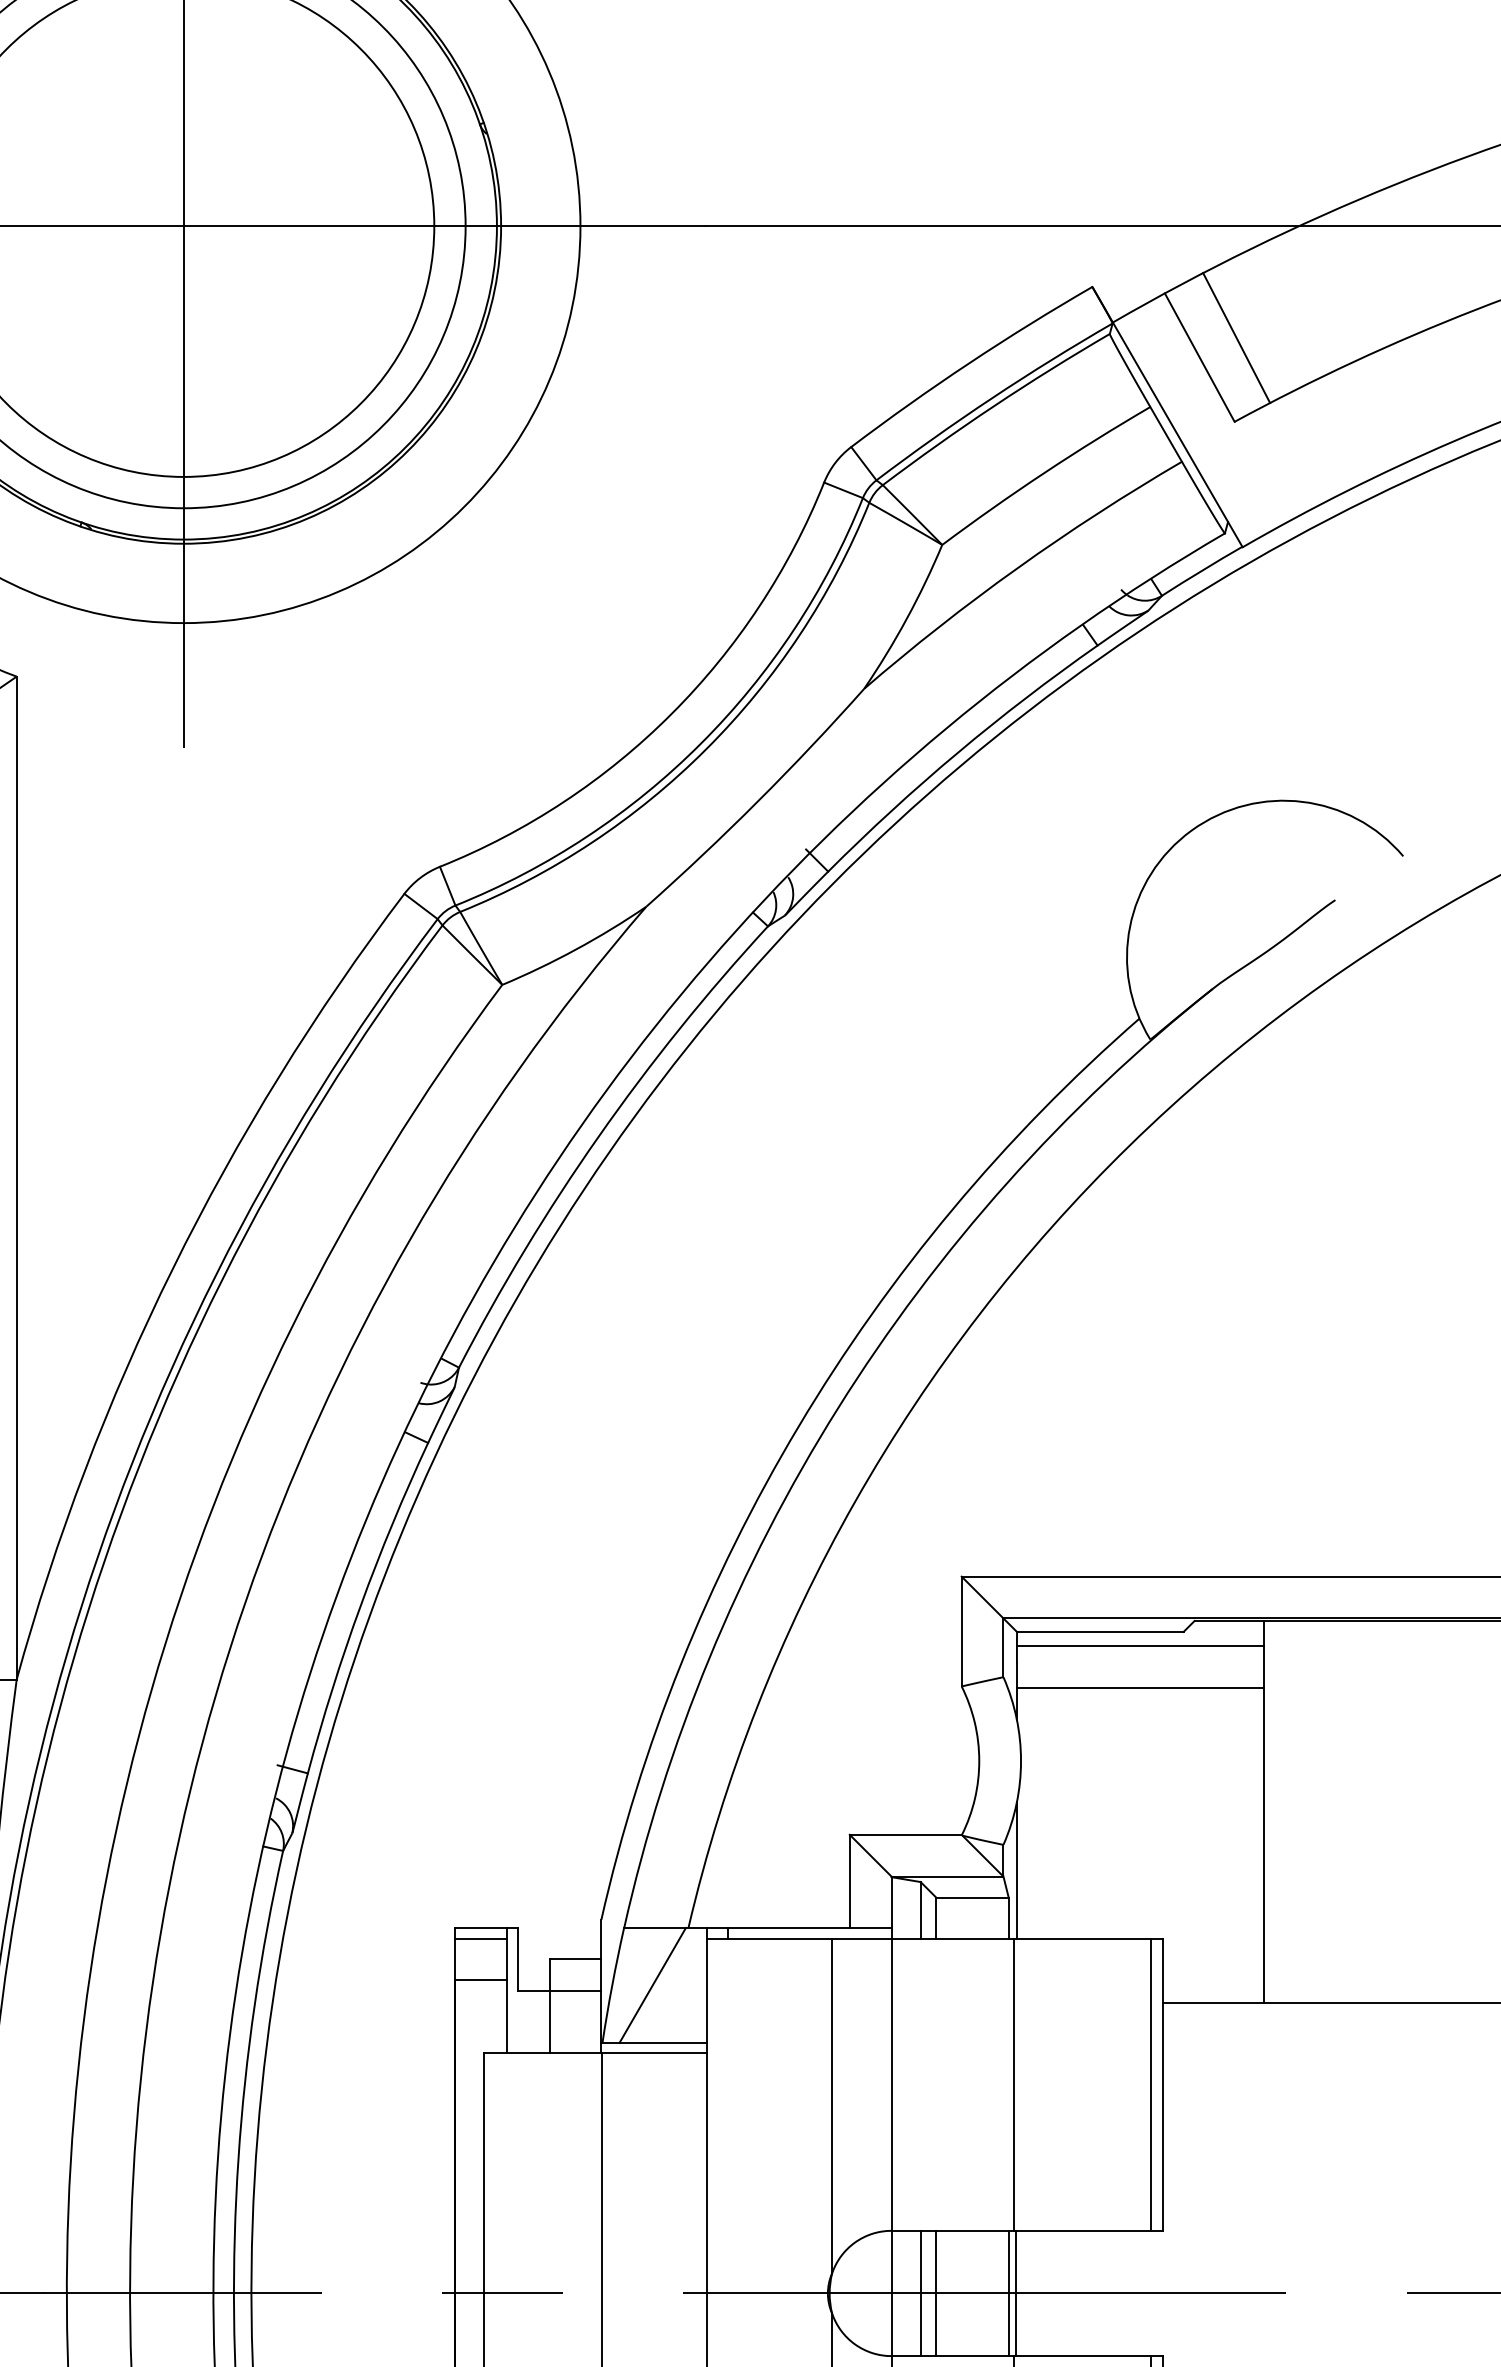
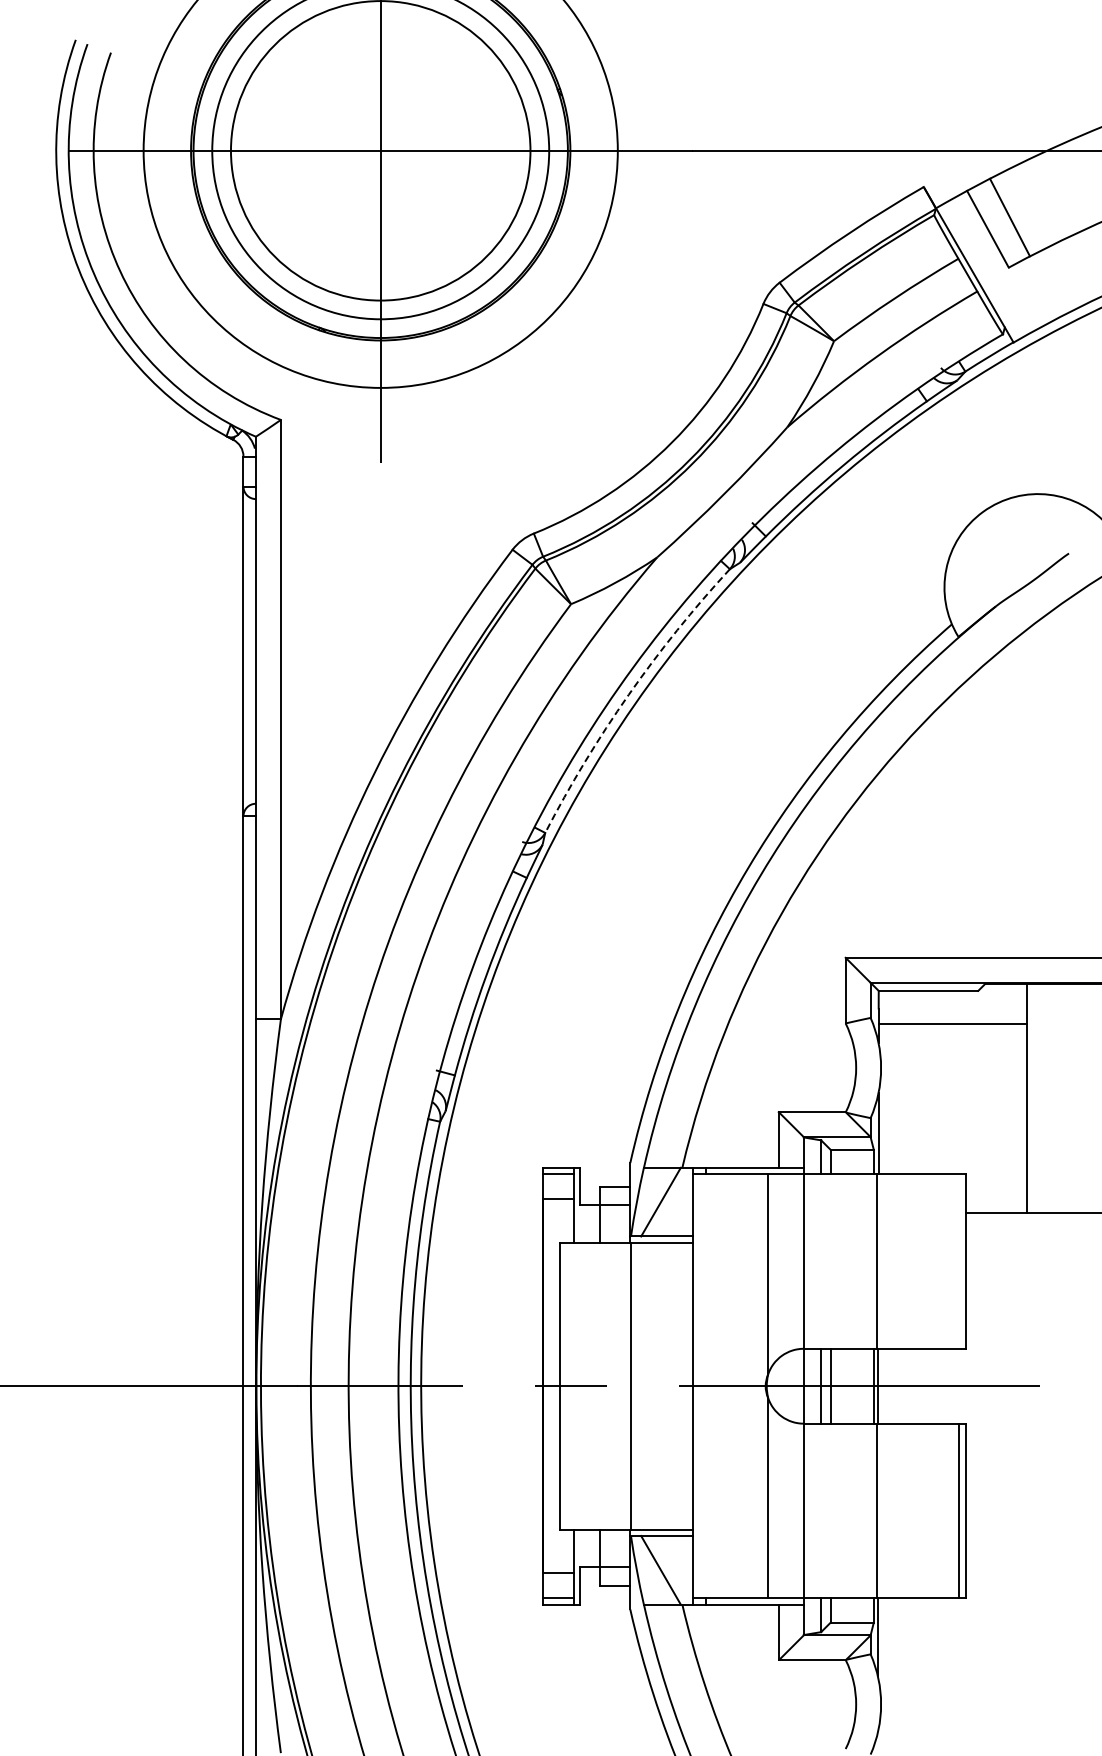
arc: (598, 1136) -> (628, 694), solid -> dashed
line: (1140, 1646) -> (952, 999), removed
line: (1150, 2084) -> (958, 1261), removed

